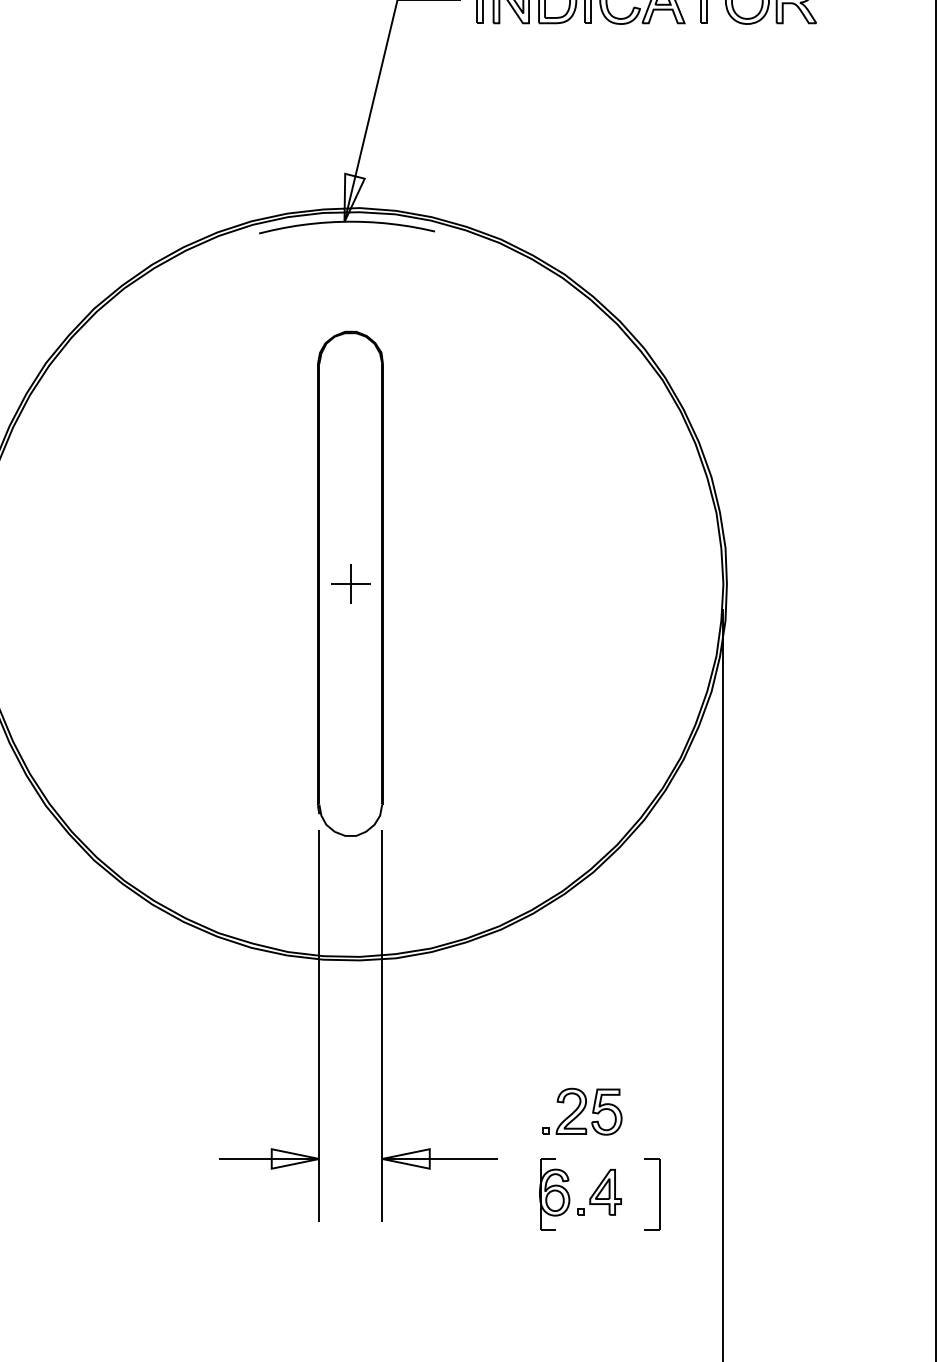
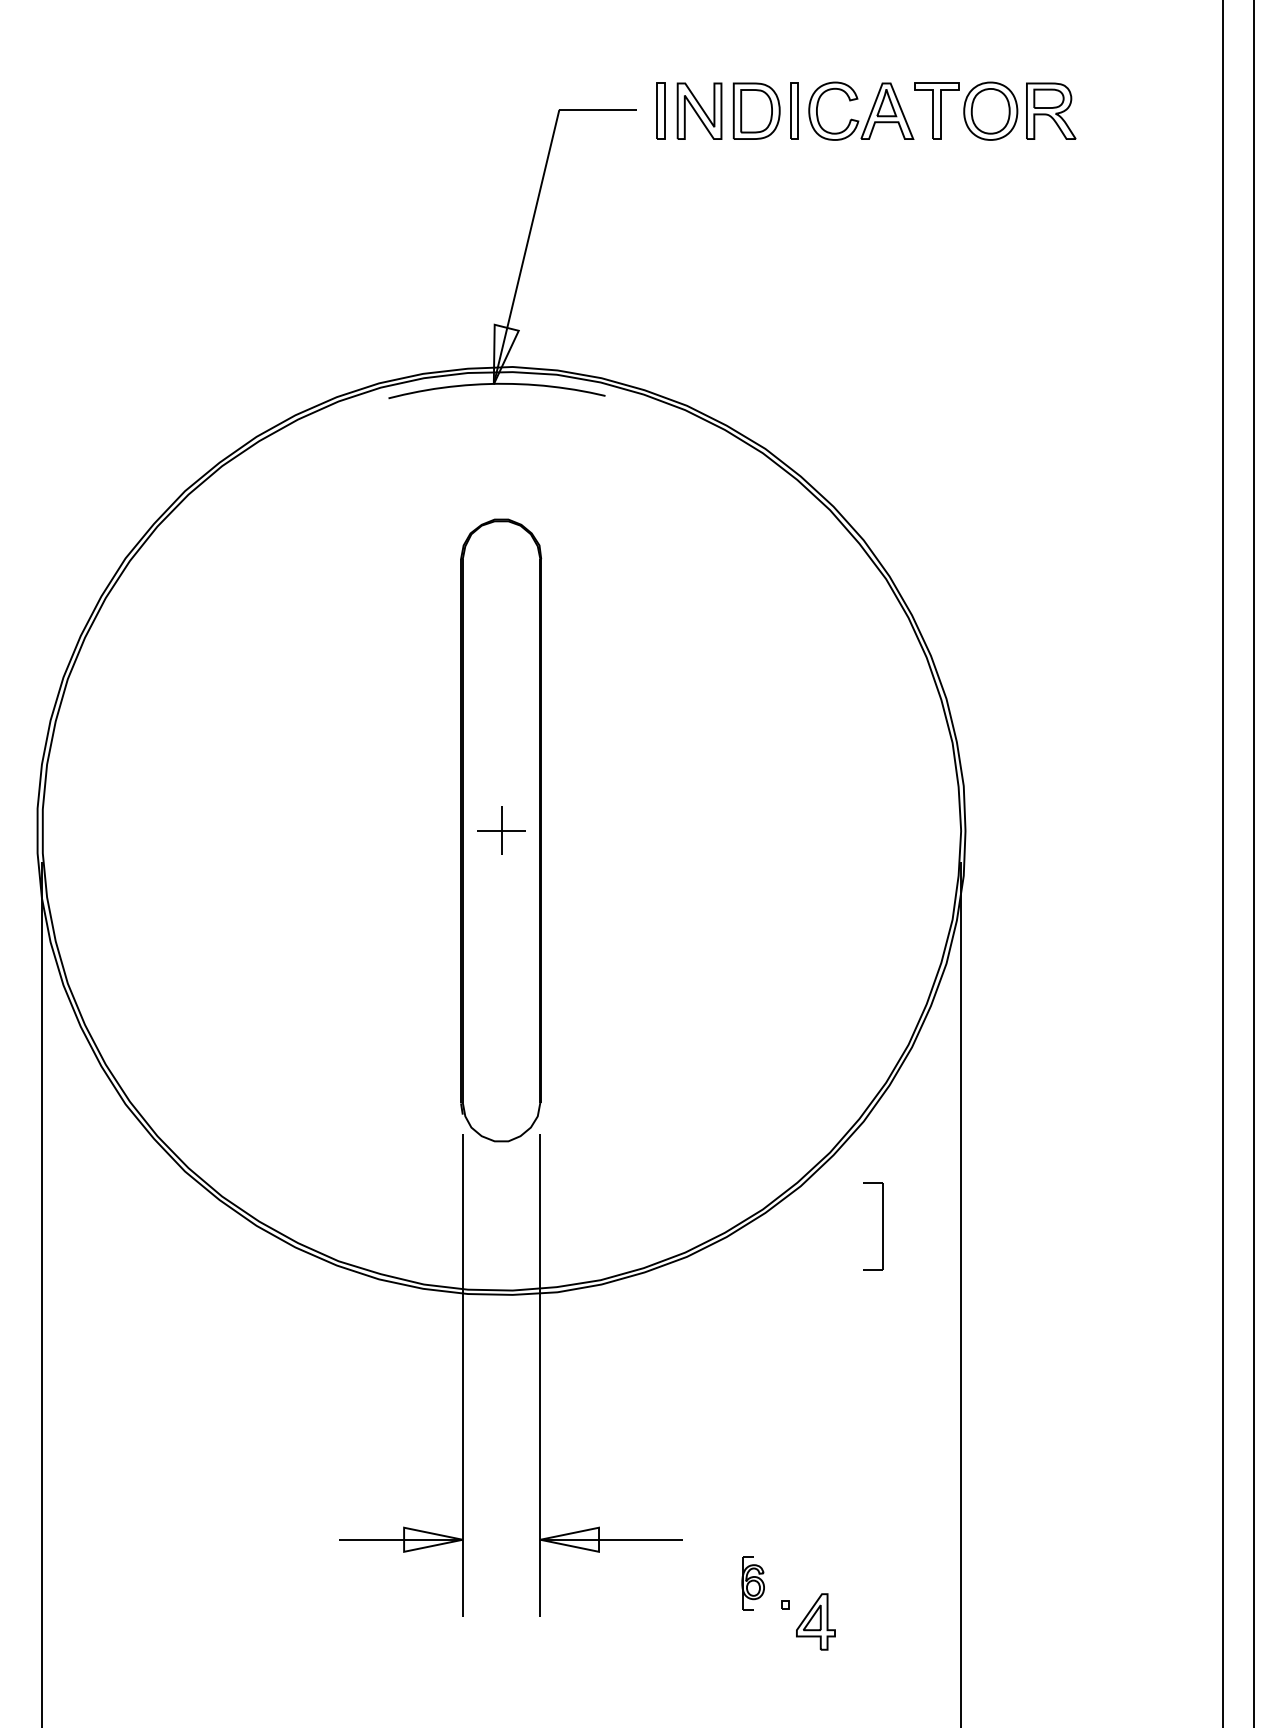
part: (582, 1111) -> (787, 1481), removed
part: (605, 1191) -> (815, 1621), moved
part: (555, 1194) -> (753, 1583), size x0.6
part: (659, 1194) -> (882, 1226), moved

